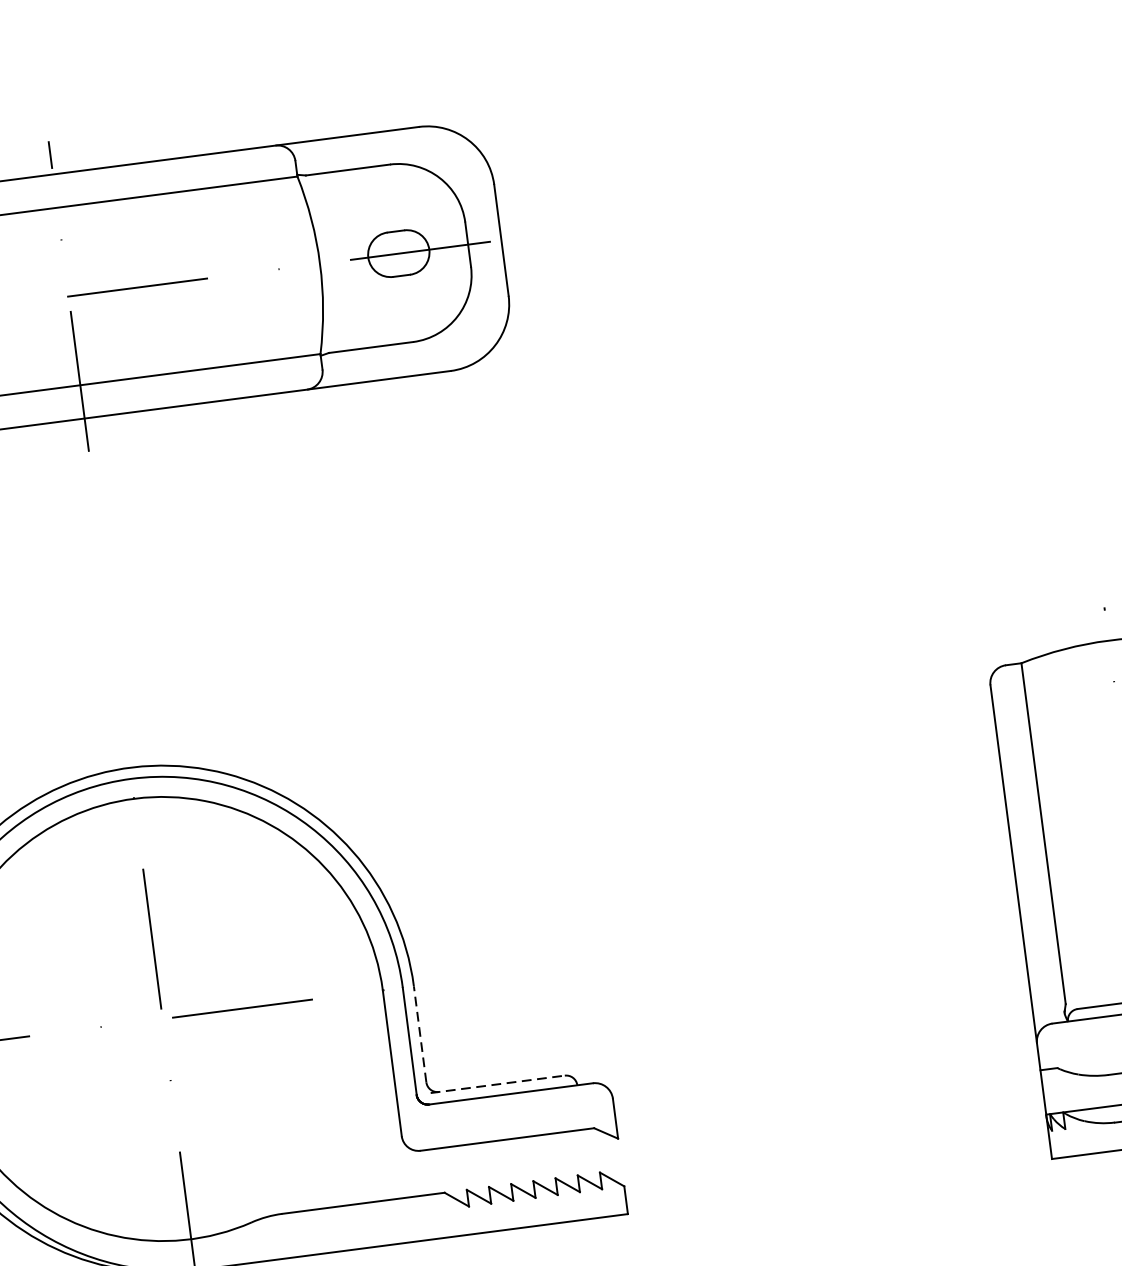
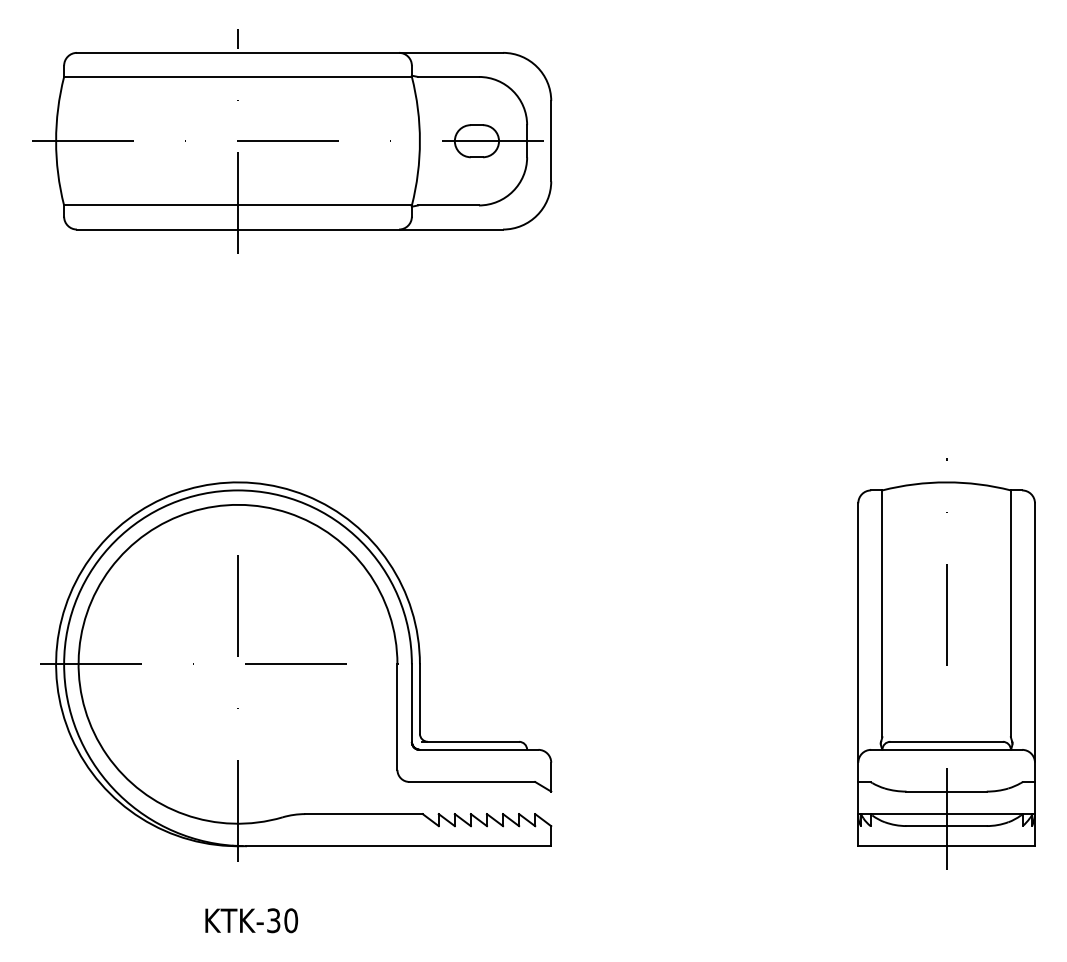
line: (419, 1035) -> (419, 699), dashed -> solid
line: (497, 1083) -> (470, 741), dashed -> solid

